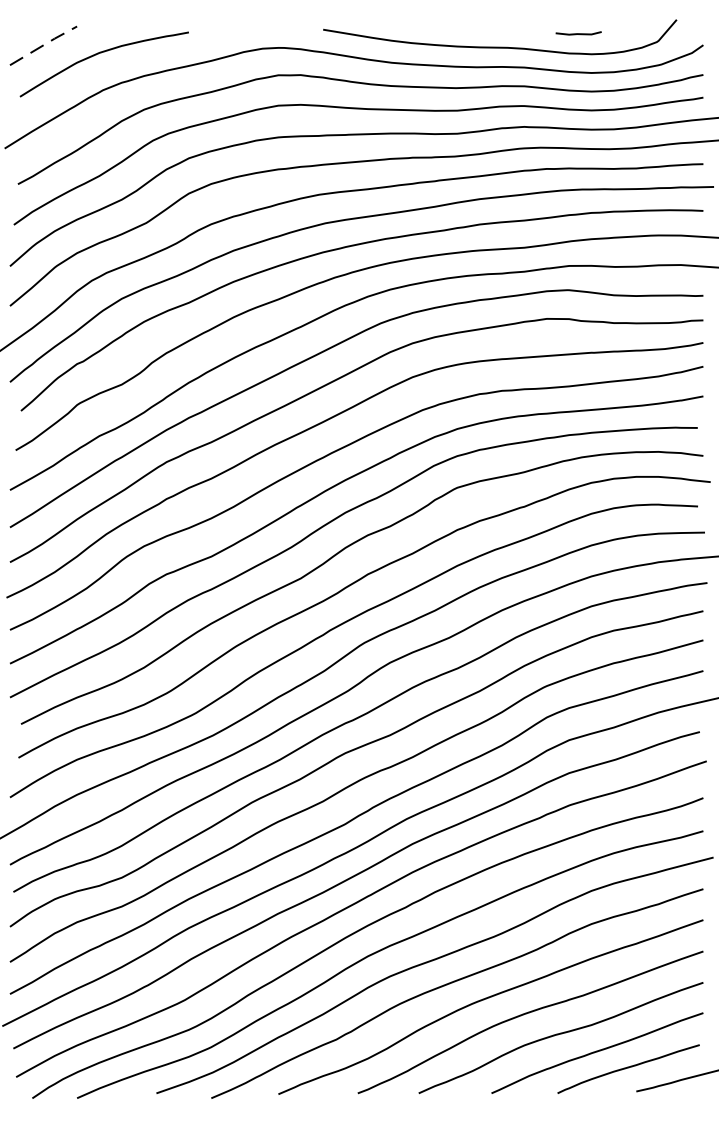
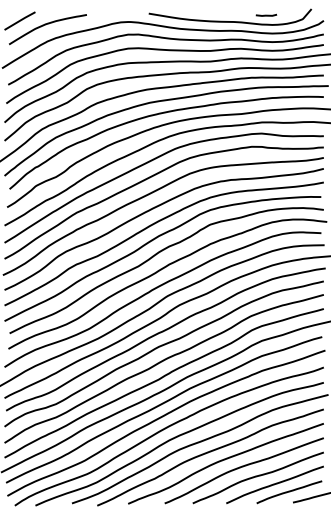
line: (44, 44) -> (20, 20), dashed -> solid

